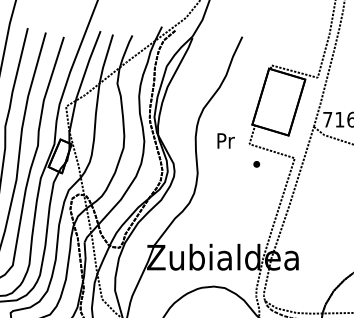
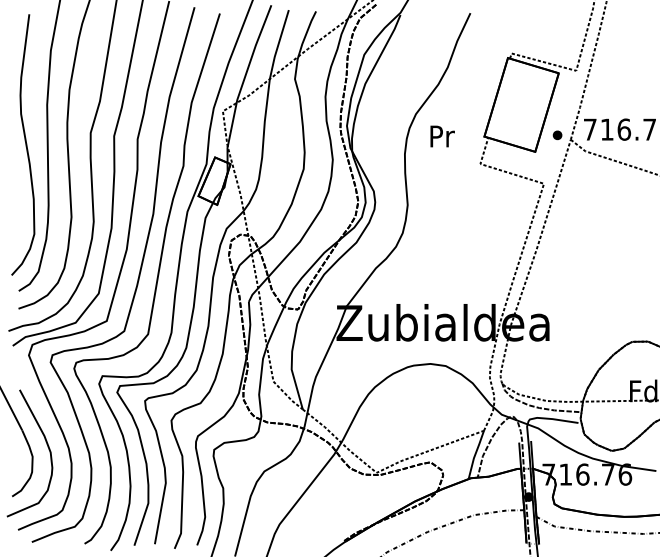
text: (226, 140) -> (442, 136), moved
part: (256, 164) -> (557, 135), moved

